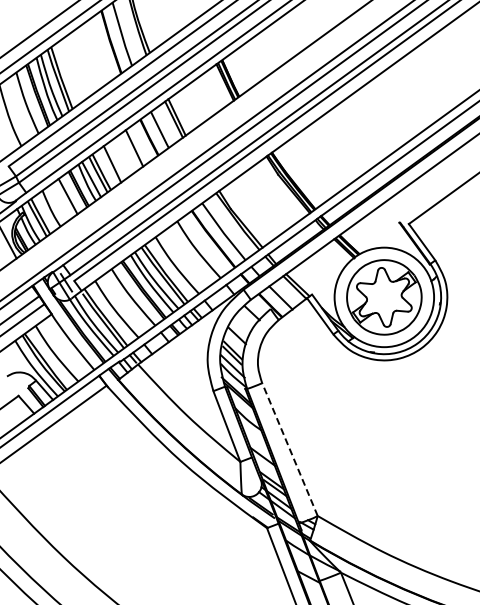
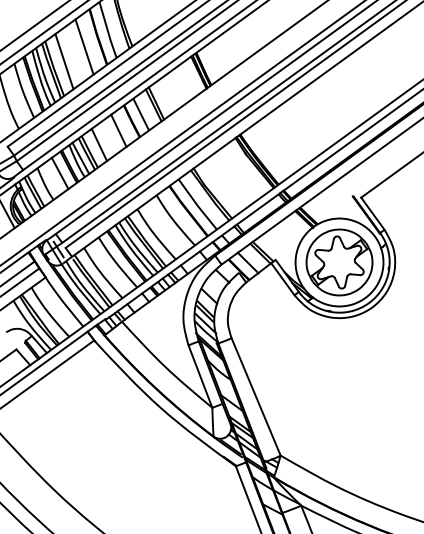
line: (95, 53) -> (84, 47), added
line: (72, 69) -> (64, 61), added
line: (289, 449) -> (255, 396), dashed -> solid

